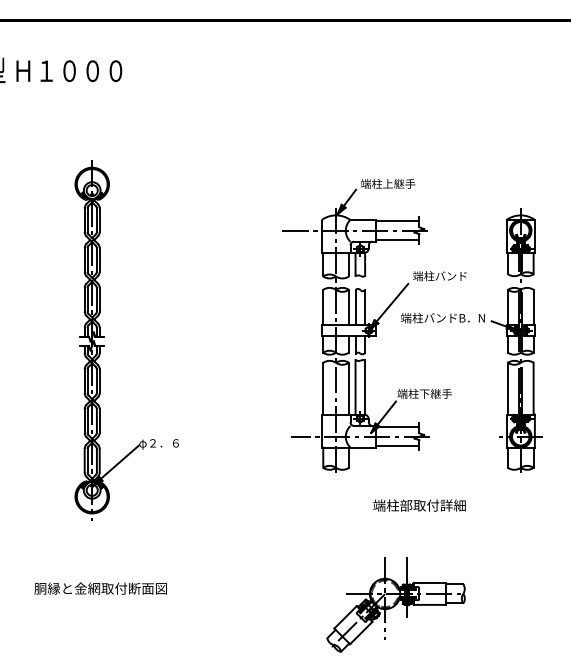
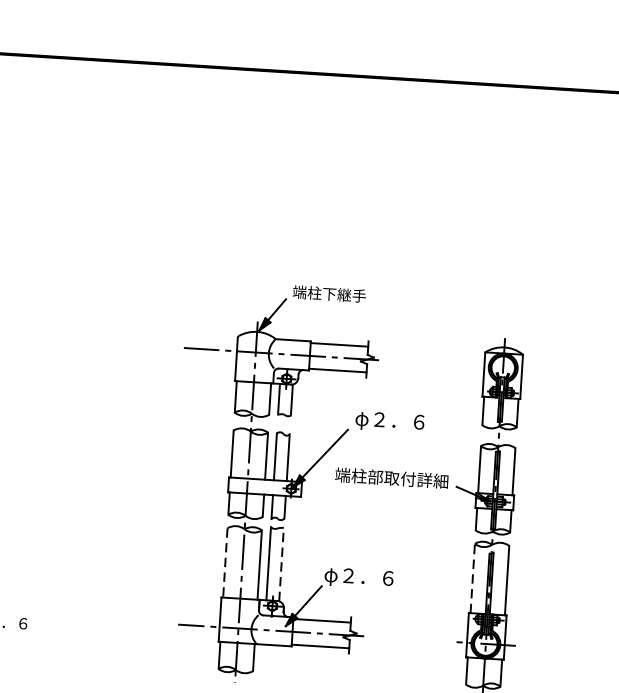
text: (387, 183) -> (328, 293), 端柱上継手 -> 端柱下継手
text: (439, 276) -> (390, 422), 端柱バンド -> φ２．６
text: (443, 317) -> (392, 477), 端柱バンドB．N -> 端柱部取付詳細
line: (365, 386) -> (282, 563), solid -> dashed
line: (323, 388) -> (225, 562), solid -> dashed
line: (507, 388) -> (472, 578), solid -> dashed
text: (424, 393) -> (360, 577), 端柱下継手 -> φ２．６

